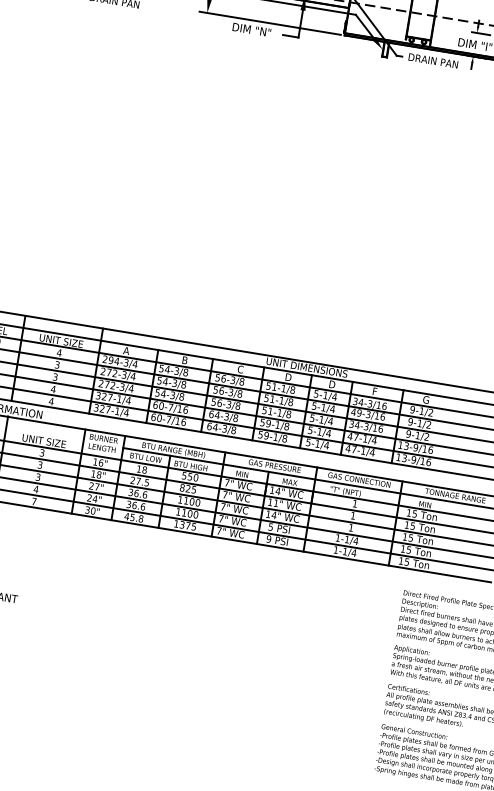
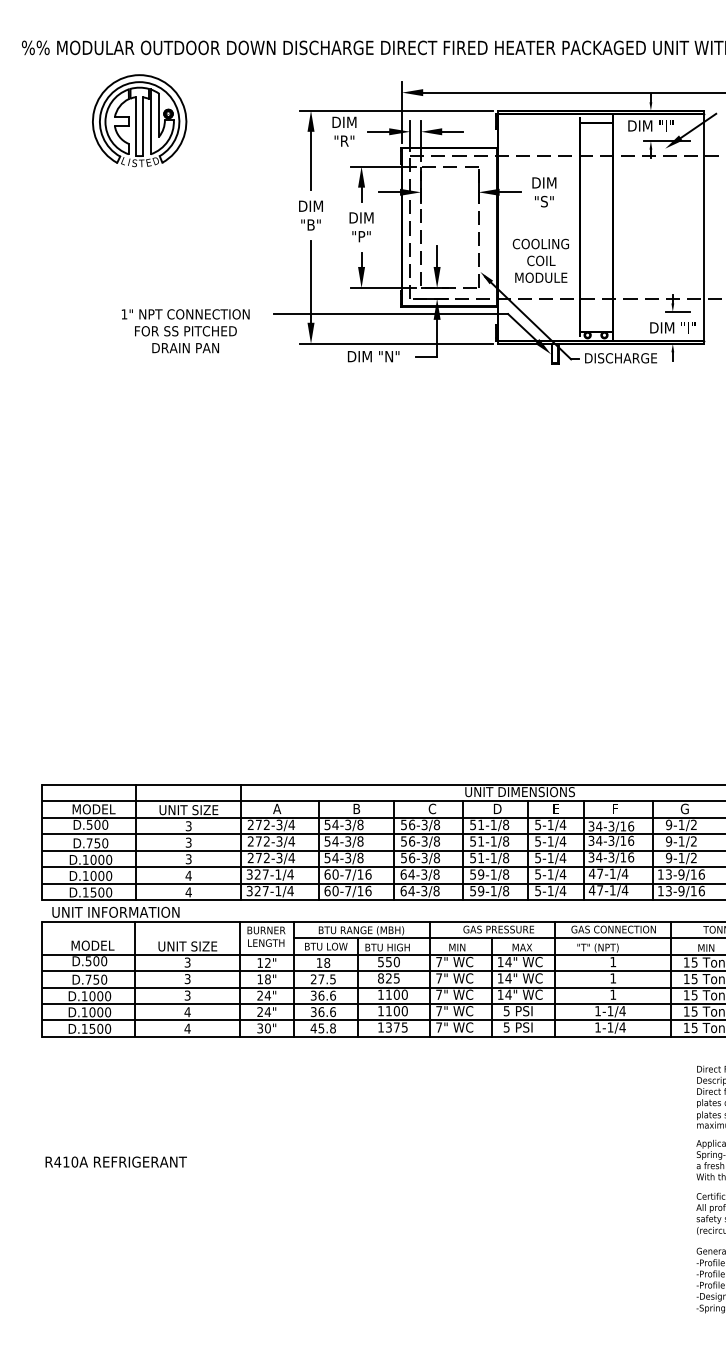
text: (433, 61) -> (621, 358), DRAIN PAN -> DISCHARGE
text: (59, 353) -> (188, 826), 4 -> 3
text: (113, 360) -> (262, 824), 294-3/4 -> 272-3/4
text: (332, 384) -> (557, 808), D -> E
text: (356, 412) -> (595, 840), 49-3/16 -> 34-3/16
text: (100, 462) -> (267, 962), 16" -> 12"
text: (96, 486) -> (267, 995), 27" -> 24"
text: (34, 501) -> (187, 1028), 7 -> 4
text: (276, 503) -> (508, 978), 11" -> 14"
text: (268, 539) -> (506, 1027), 9 -> 5

